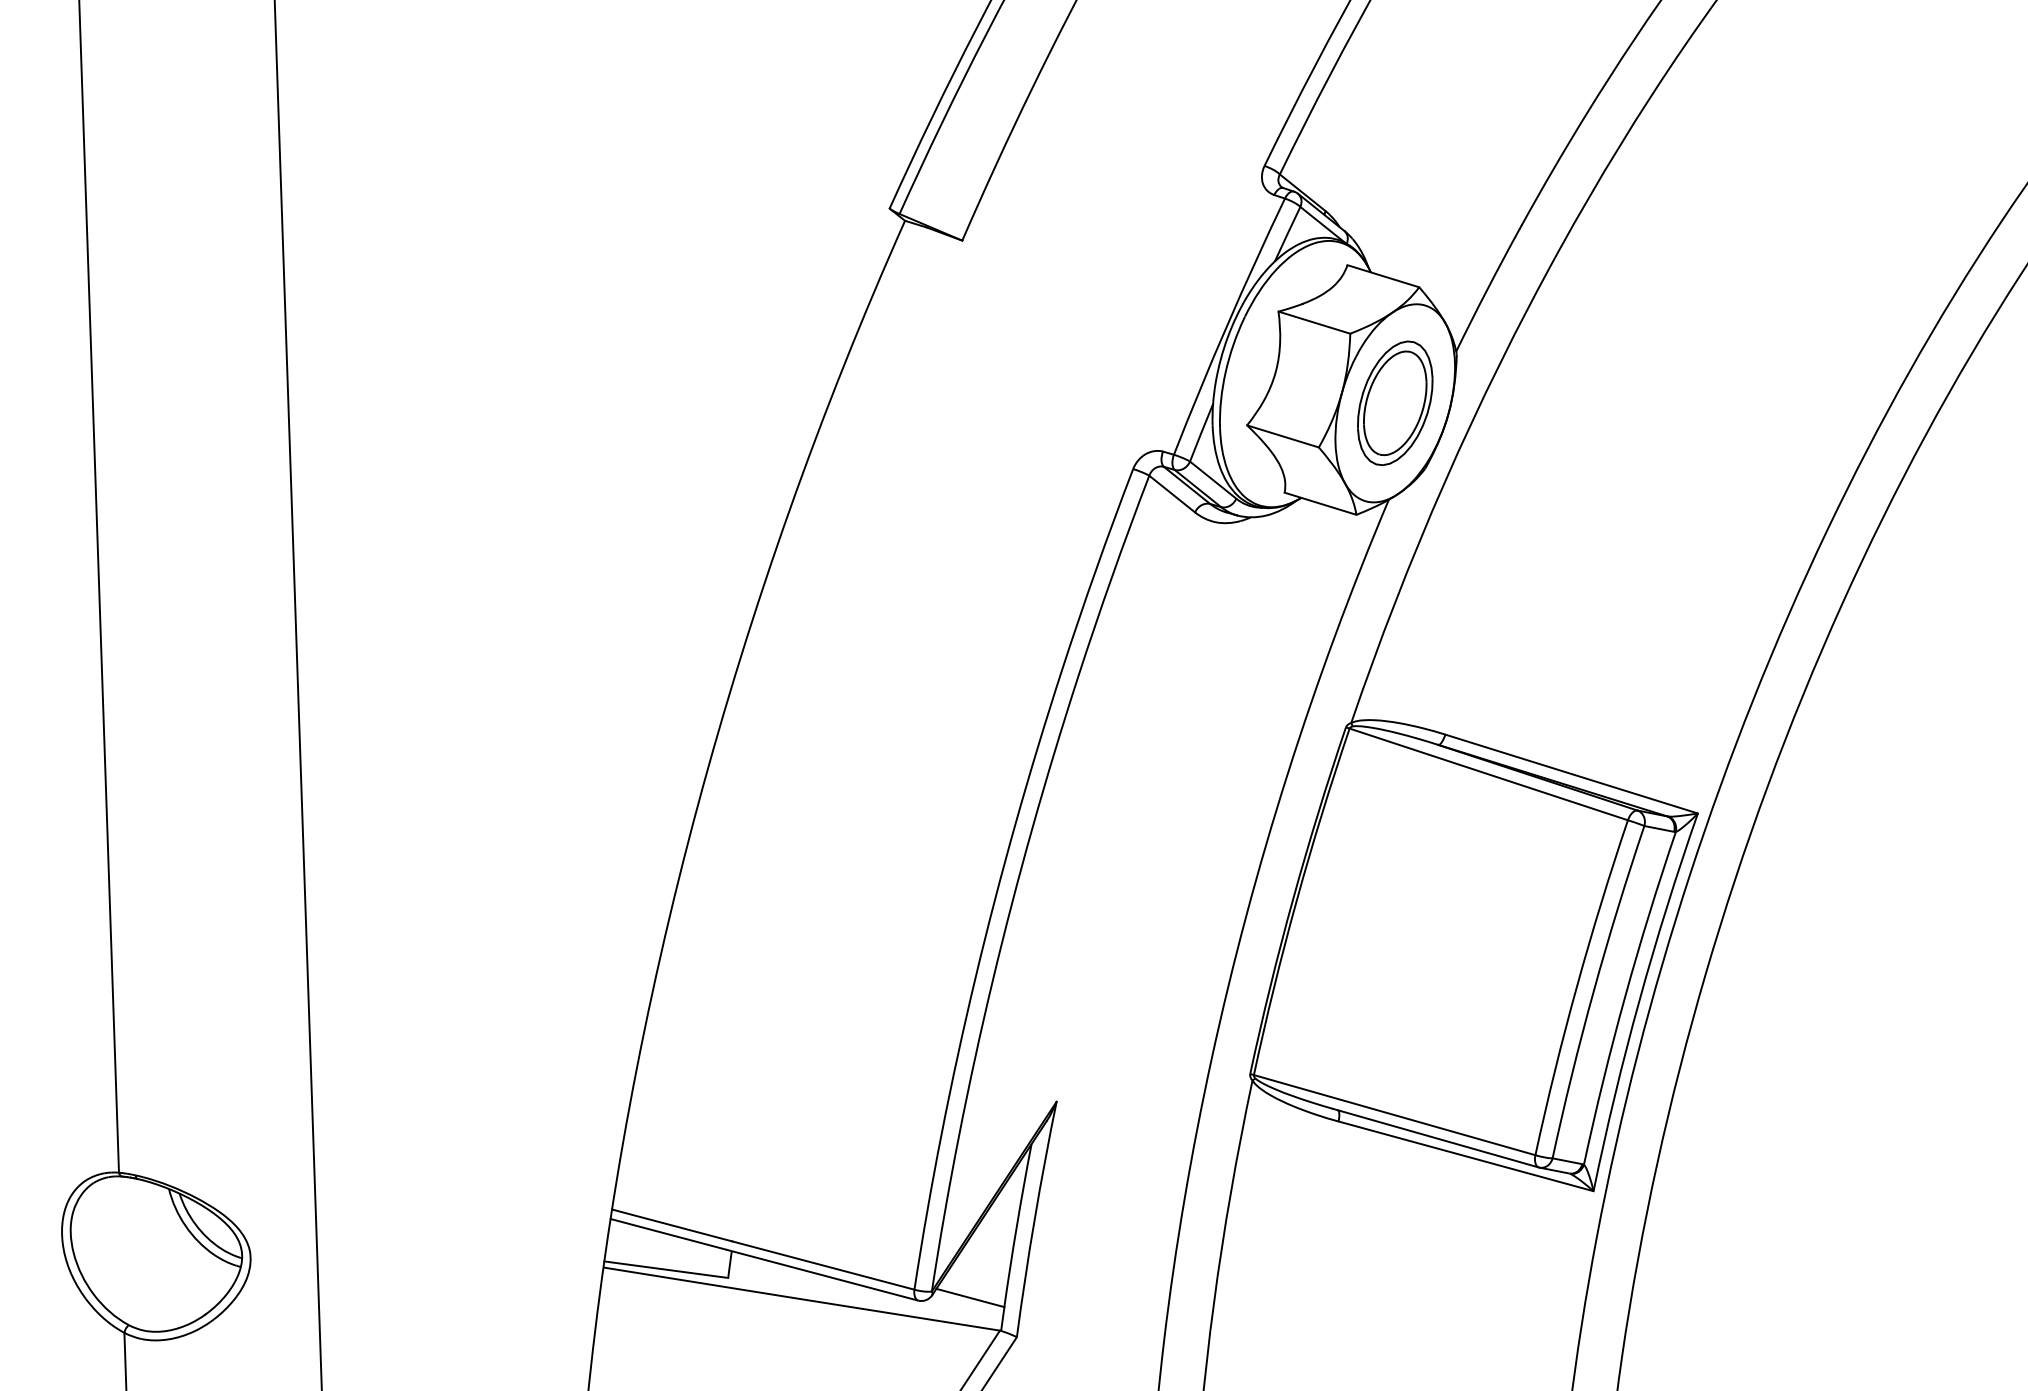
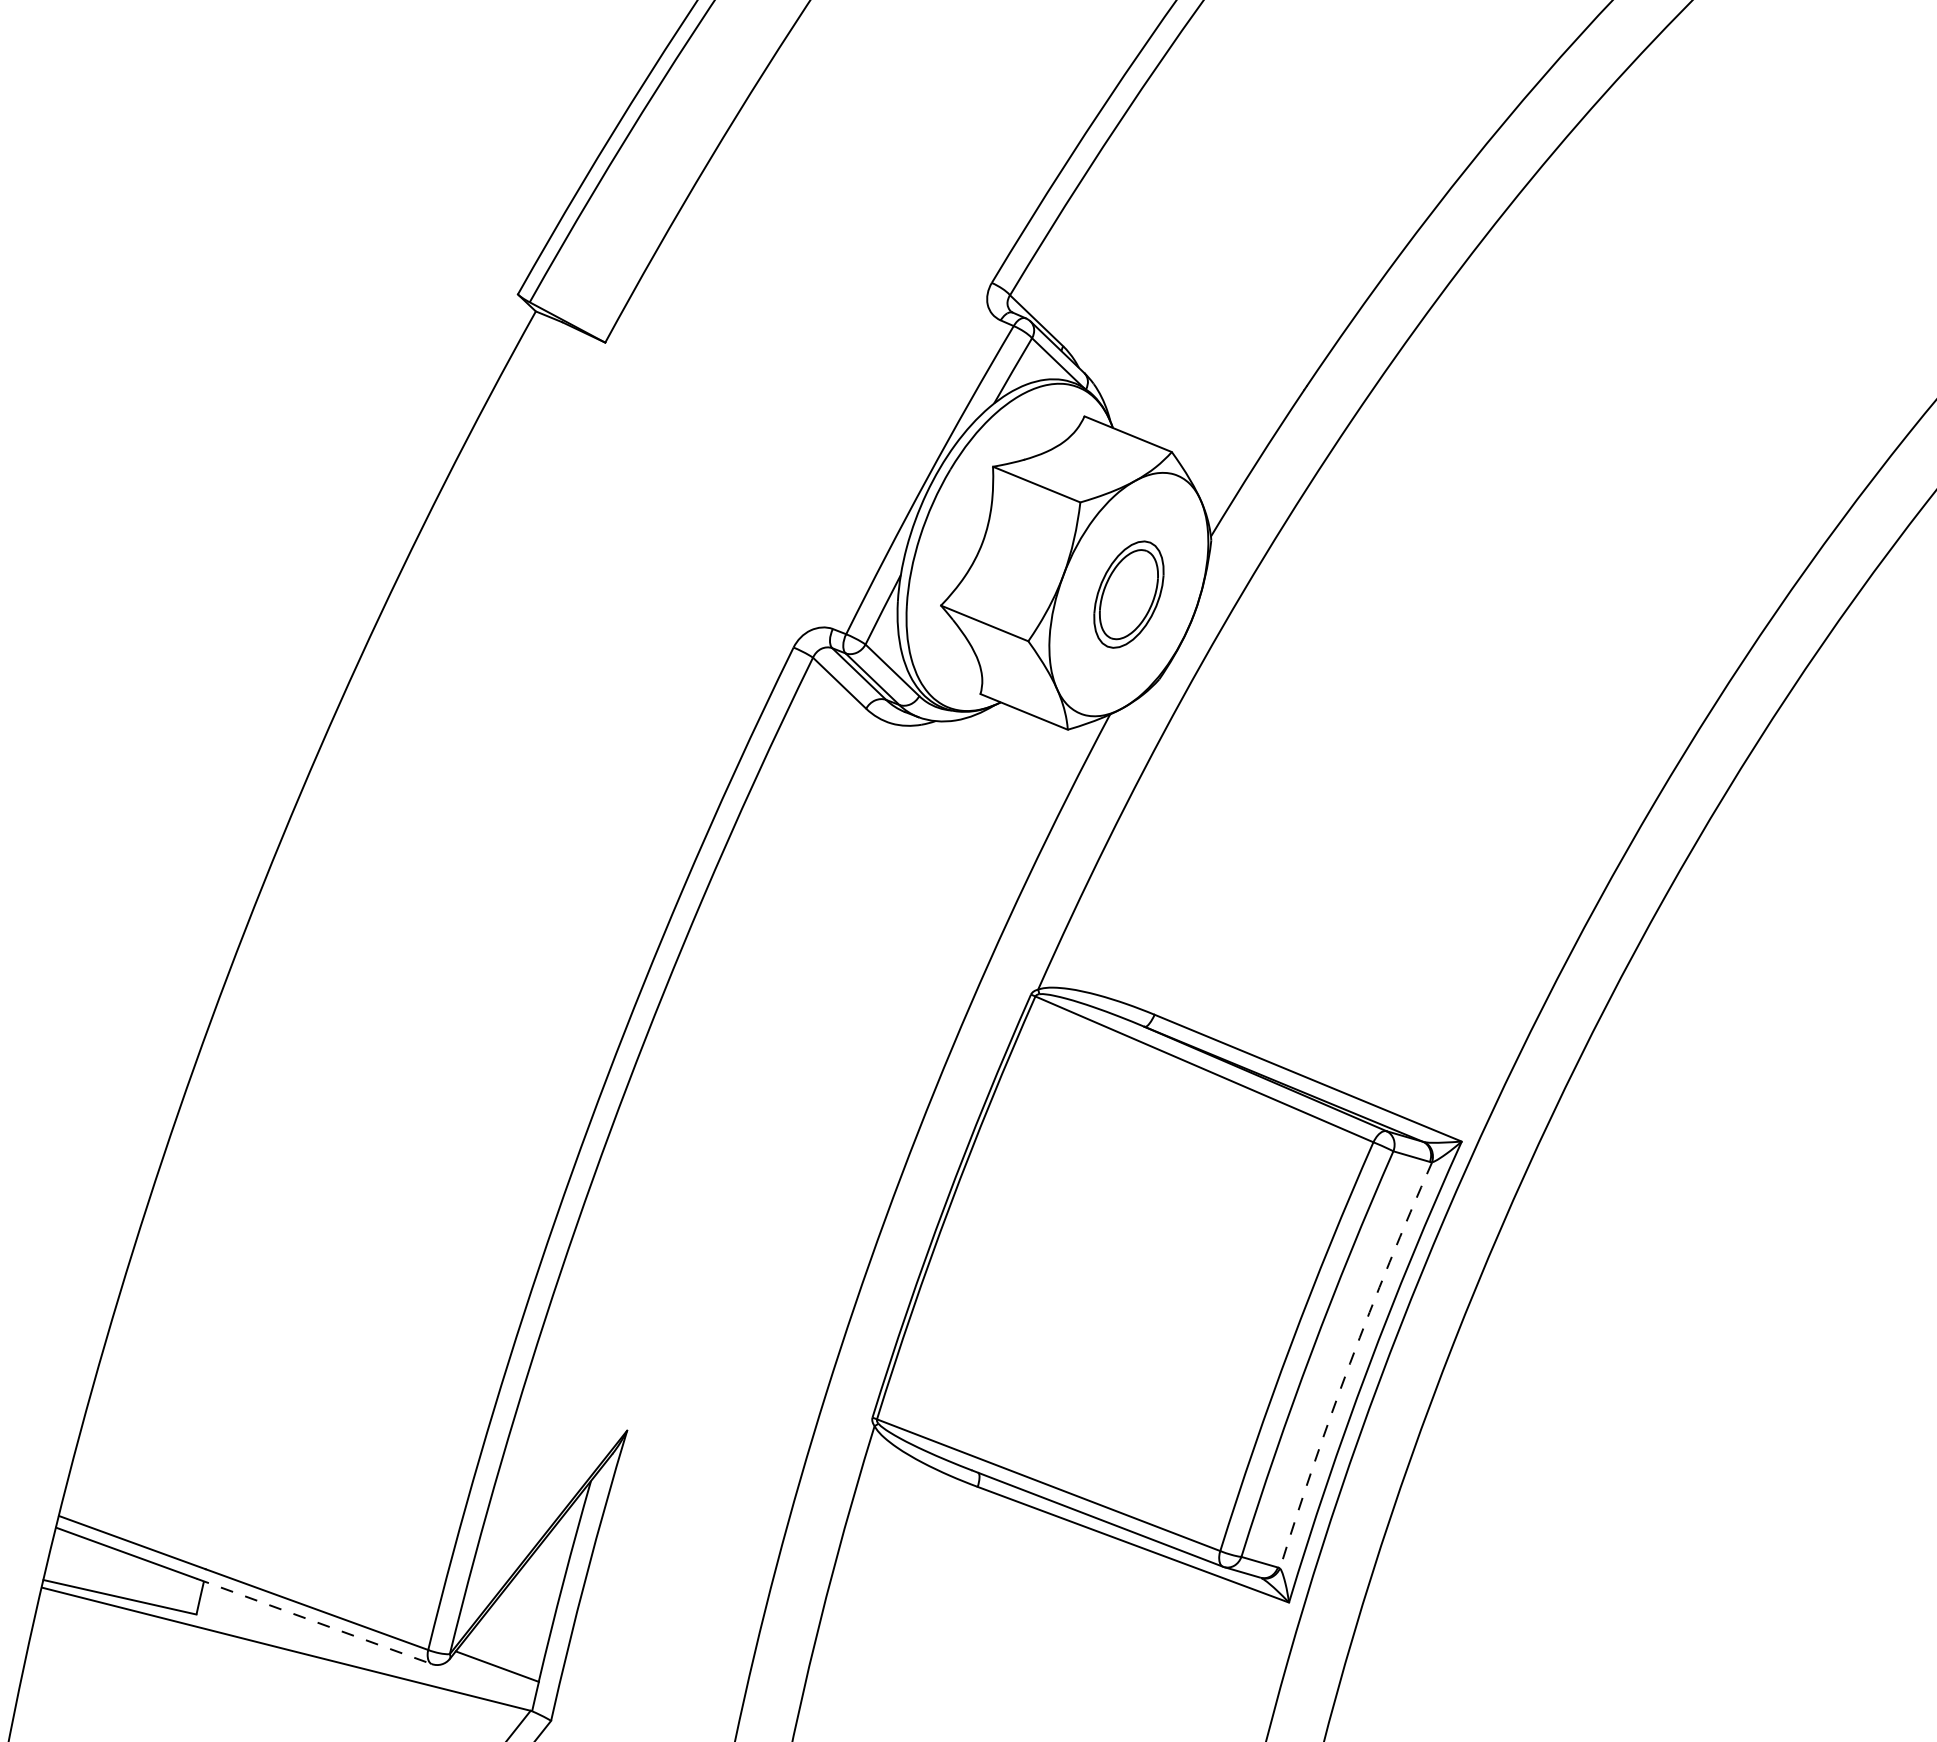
part: (1395, 403) -> (1129, 594), size x0.7
arc: (1625, 997) -> (1350, 1363), solid -> dashed
line: (823, 1275) -> (316, 1622), solid -> dashed

